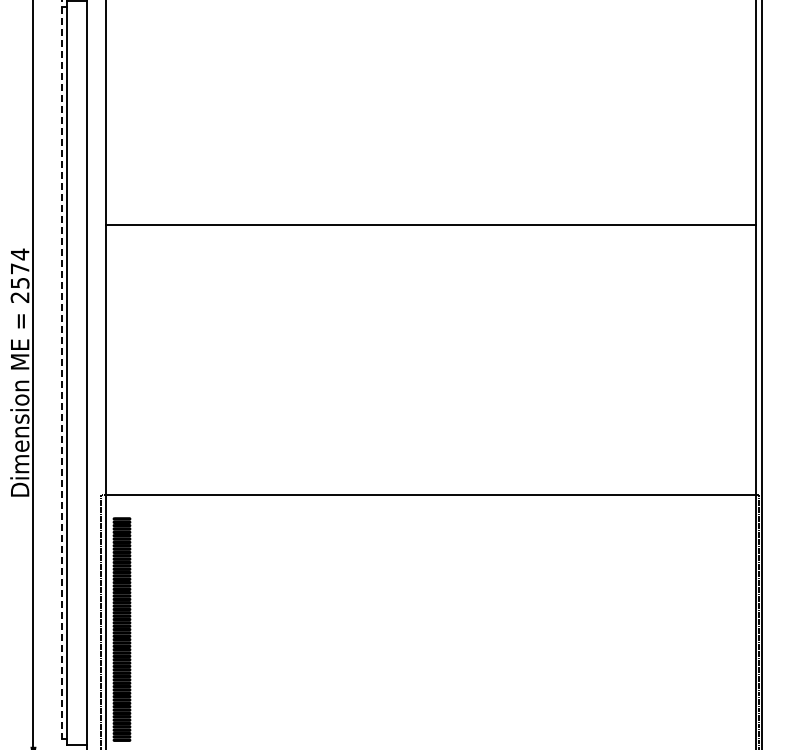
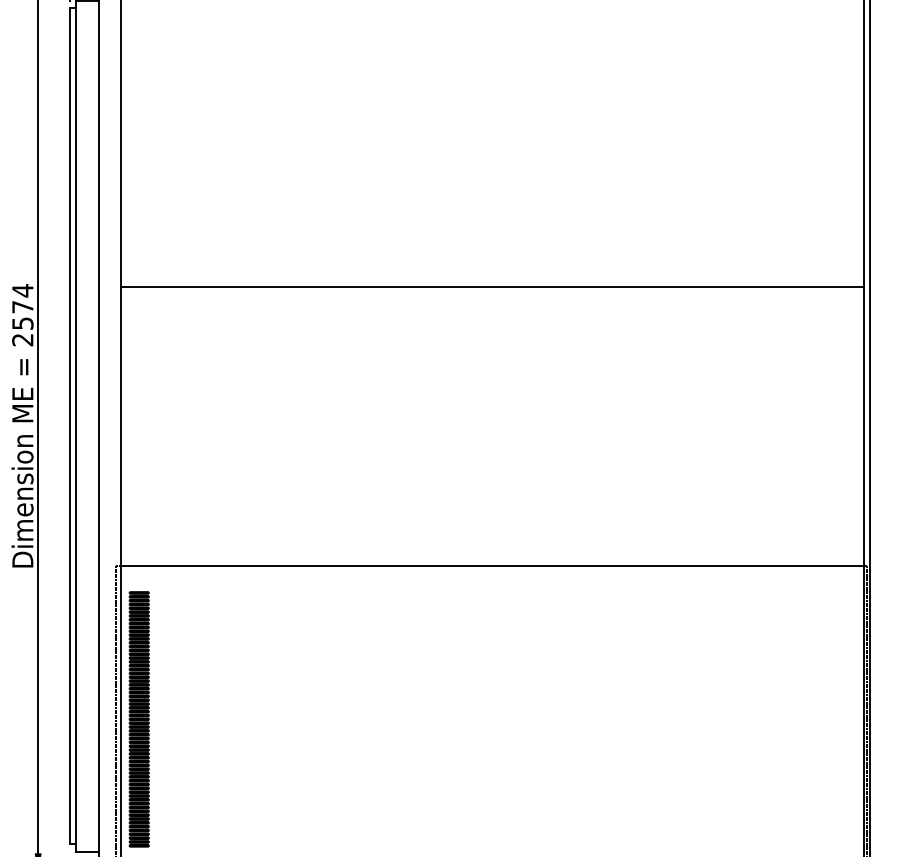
line: (431, 225) -> (492, 287), moved
line: (61, 373) -> (70, 426), dashed -> solid

